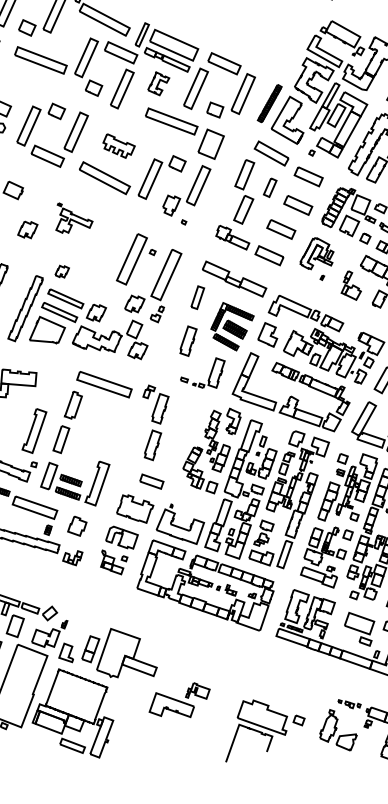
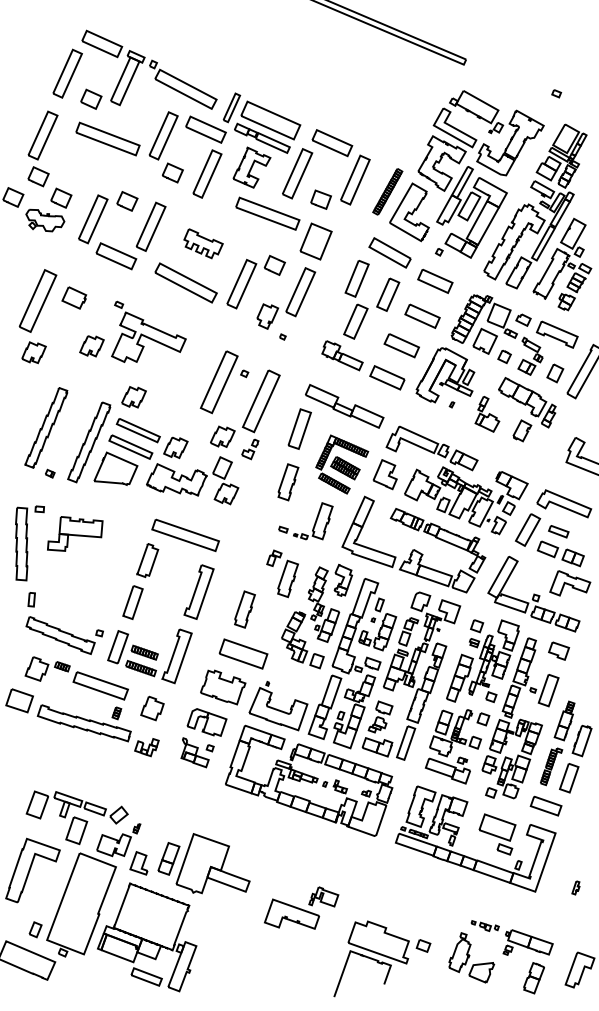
part: (158, 83) -> (251, 167), size x1.43
part: (270, 187) -> (388, 294), size x1.43
part: (74, 217) -> (148, 331), size x1.67
part: (317, 253) -> (445, 375), size x1.43
part: (61, 271) -> (133, 397), size x1.43
part: (197, 297) -> (299, 428), size x1.43
part: (155, 404) -> (282, 573), moved
part: (33, 430) -> (198, 591), moved
part: (151, 481) -> (243, 653), size x1.67
part: (179, 699) -> (301, 907), moved

